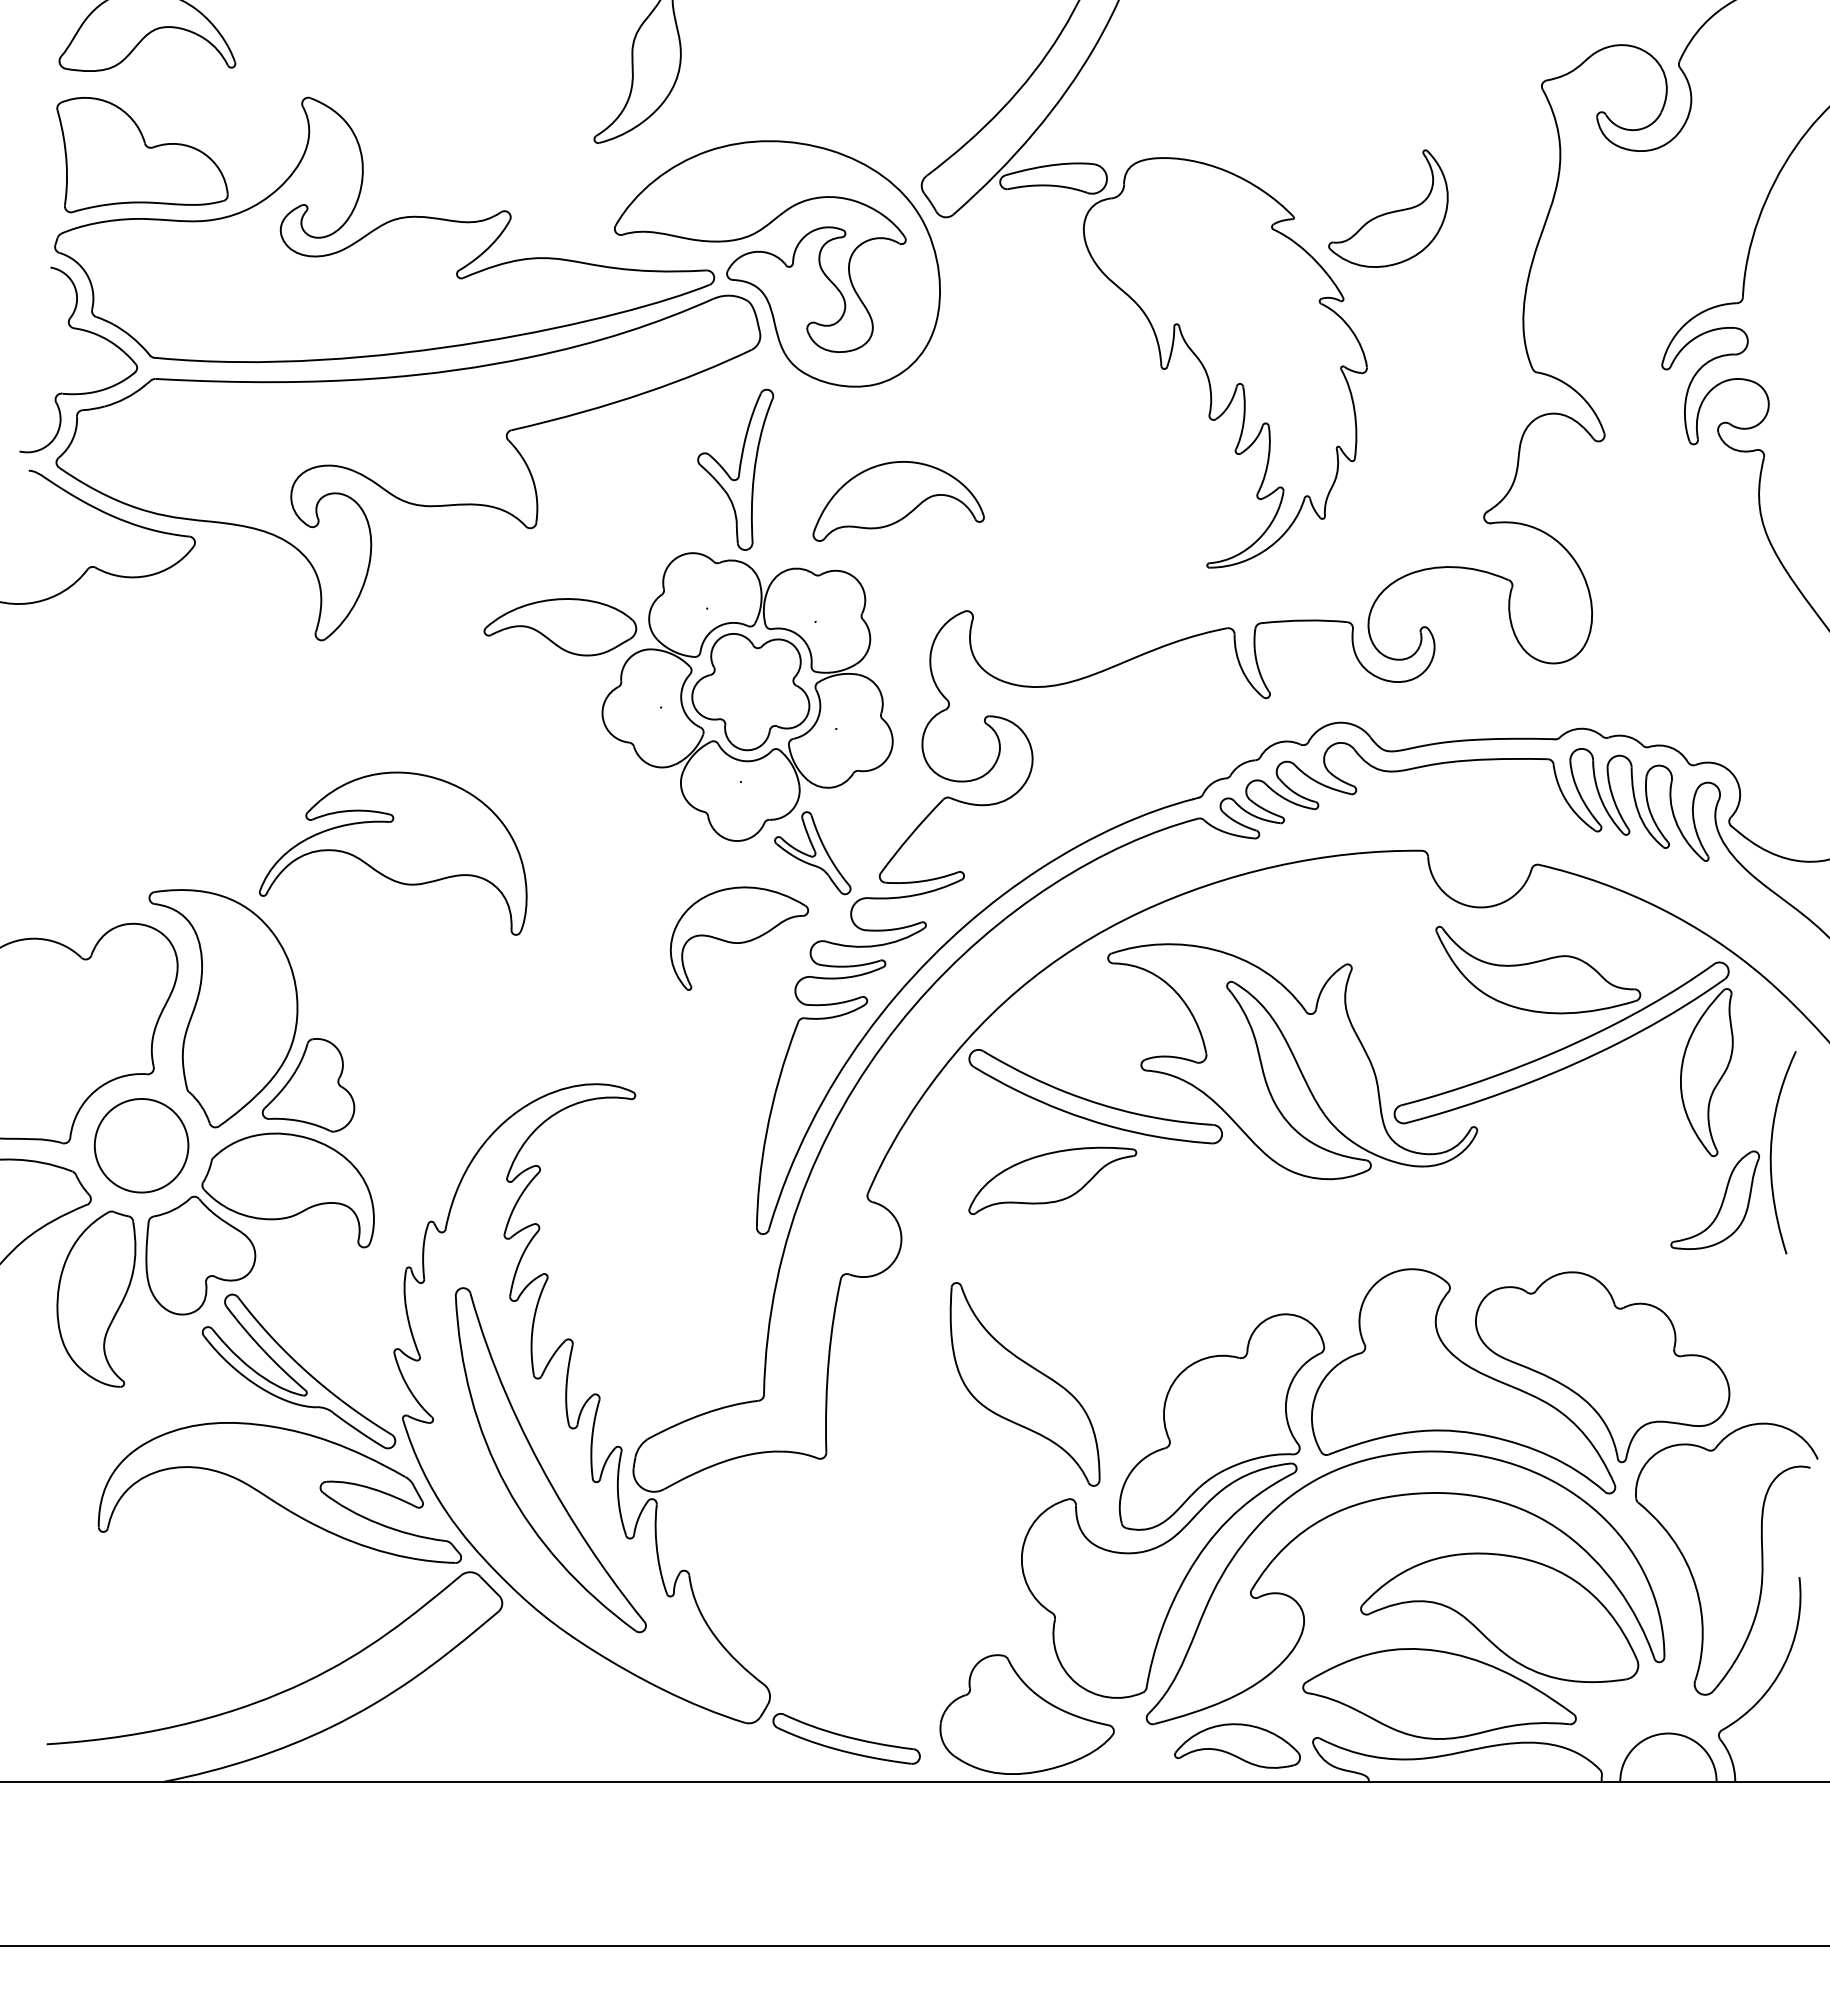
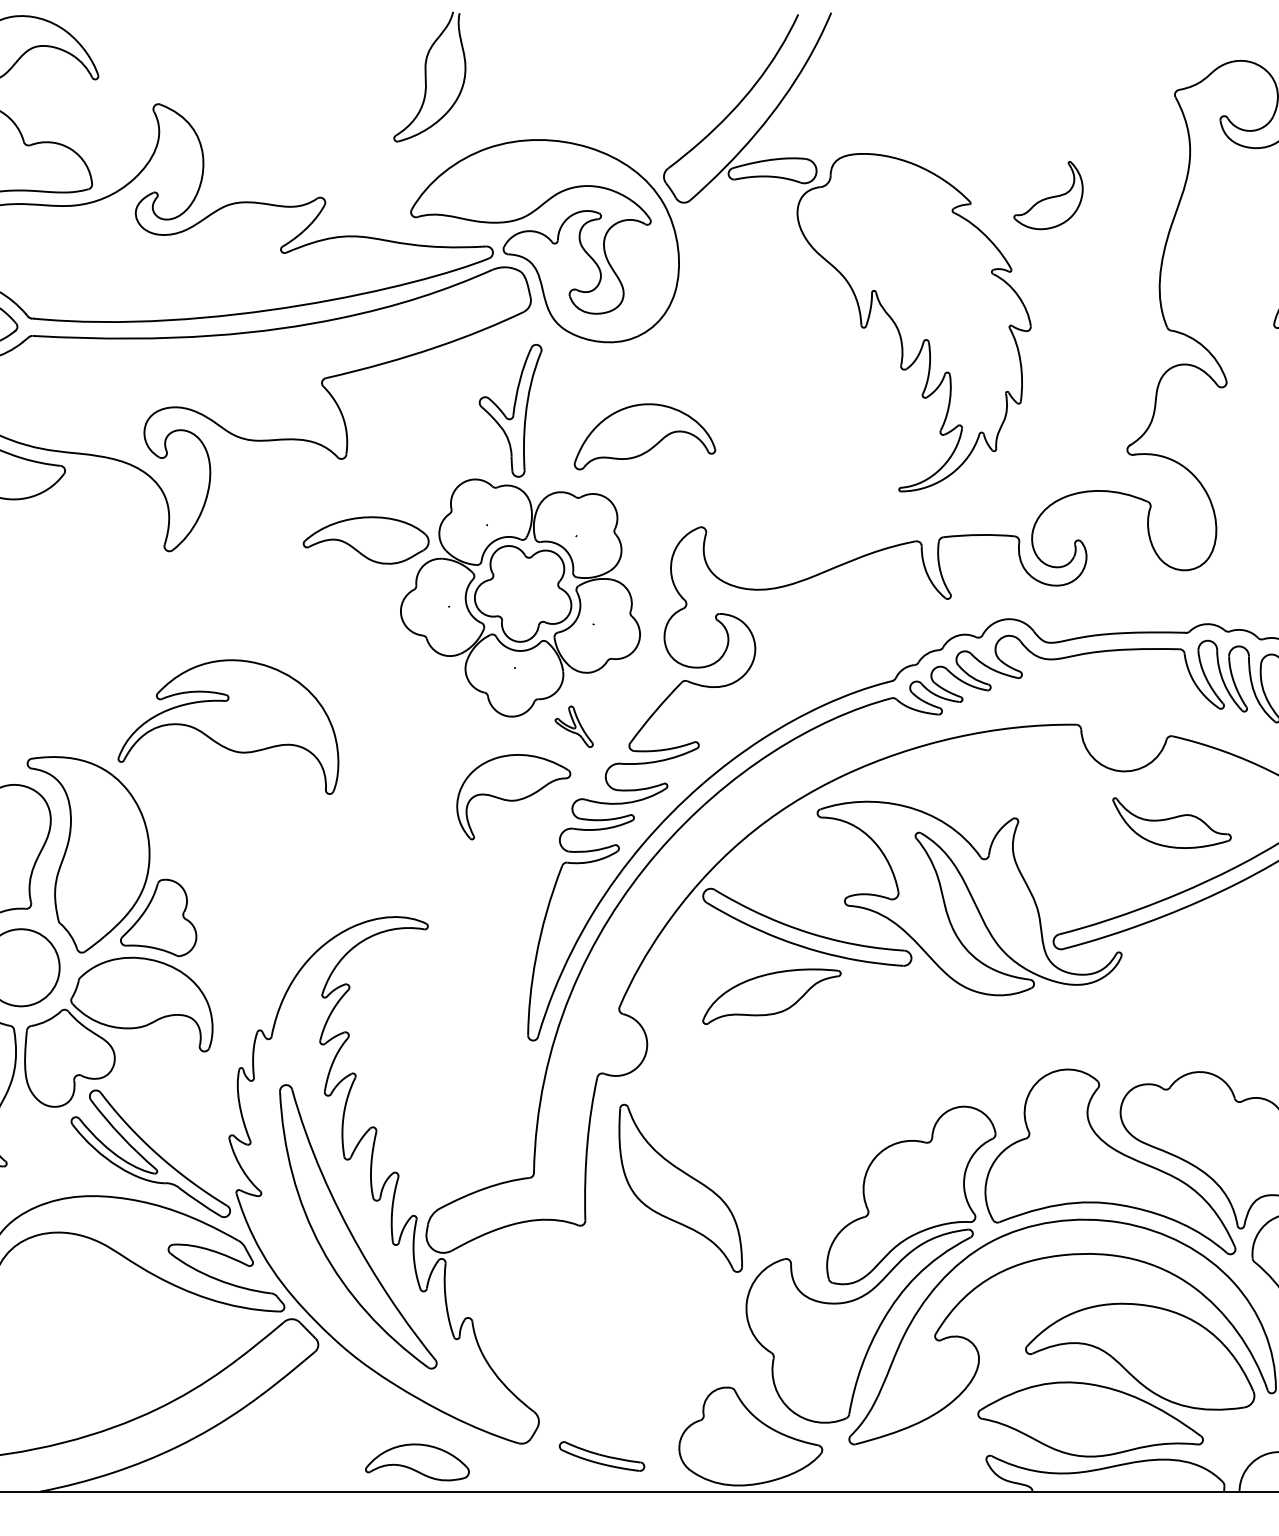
part: (1388, 208) -> (1048, 195), size x0.7
part: (812, 853) -> (573, 726), size x0.6
part: (1538, 970) -> (1172, 823), size x0.7
part: (1024, 1384) -> (680, 1188), moved
part: (846, 1738) -> (601, 1456), size x0.7
part: (1237, 1745) -> (417, 1461), moved

